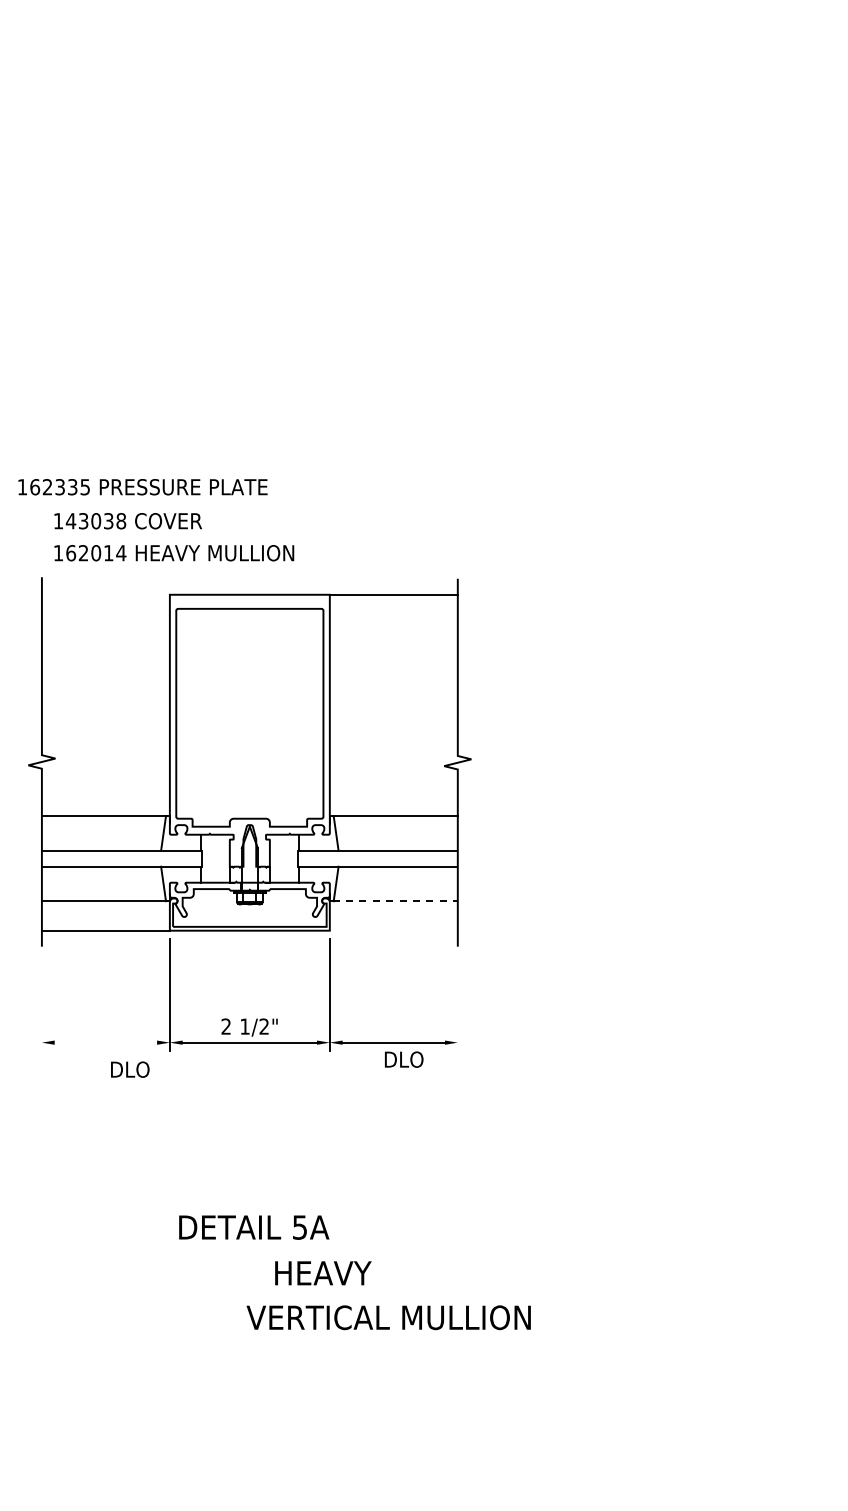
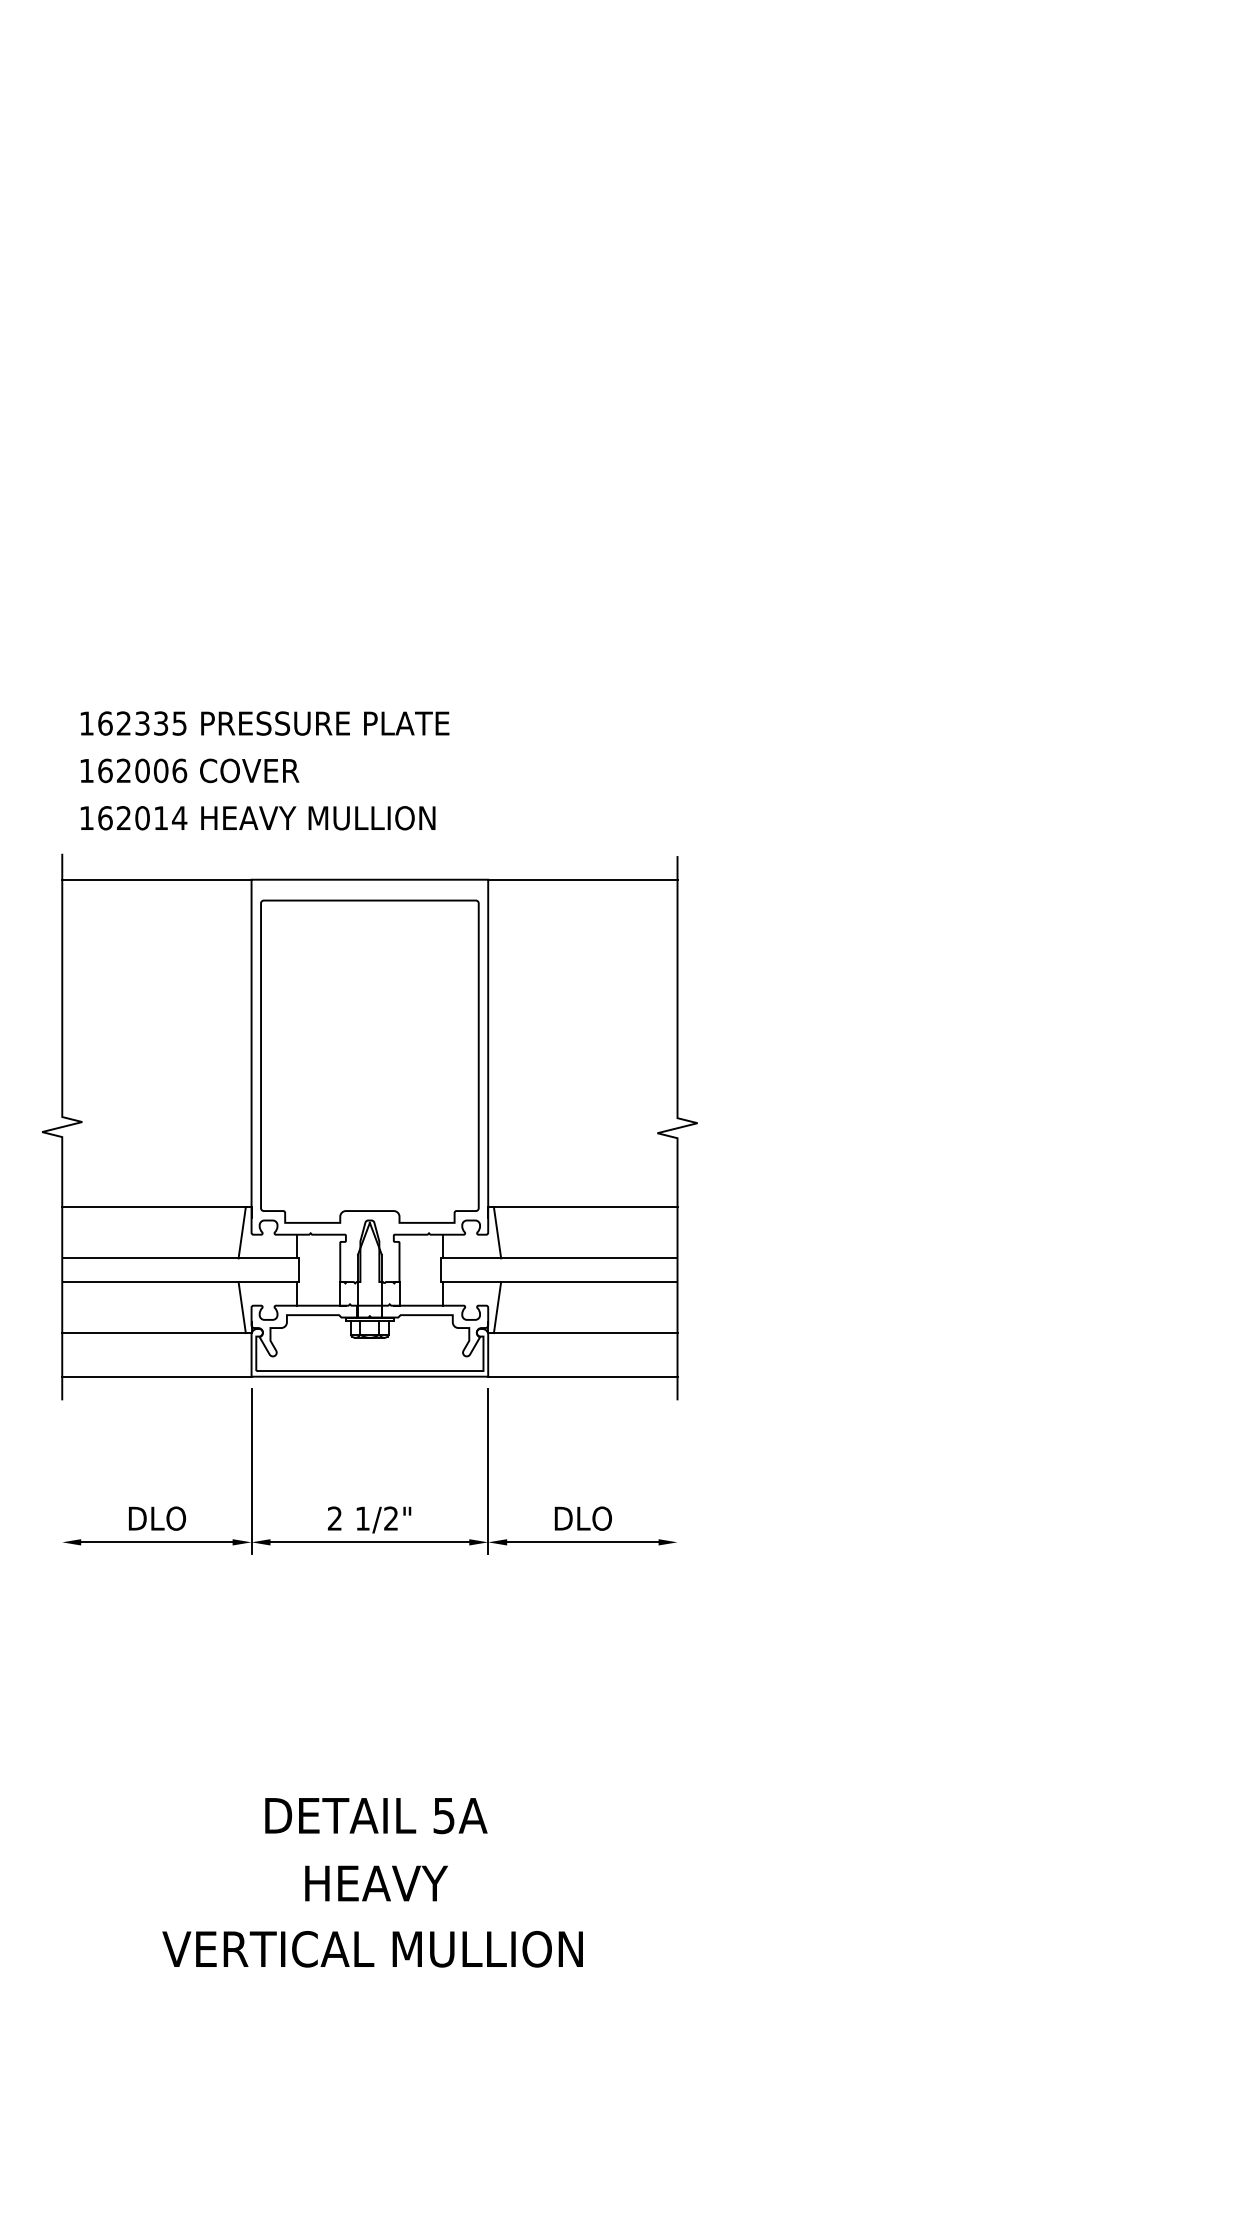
text: (142, 487) -> (264, 723), moved
text: (95, 521) -> (141, 771), 143038 -> 162006
line: (105, 594) -> (156, 879), added
line: (395, 901) -> (585, 1333), dashed -> solid
line: (393, 930) -> (582, 1376), added
line: (105, 1042) -> (156, 1542), added
text: (404, 1059) -> (583, 1518), moved
text: (130, 1069) -> (157, 1518), moved
text: (323, 1273) -> (376, 1883), moved
text: (388, 1317) -> (372, 1948), moved

